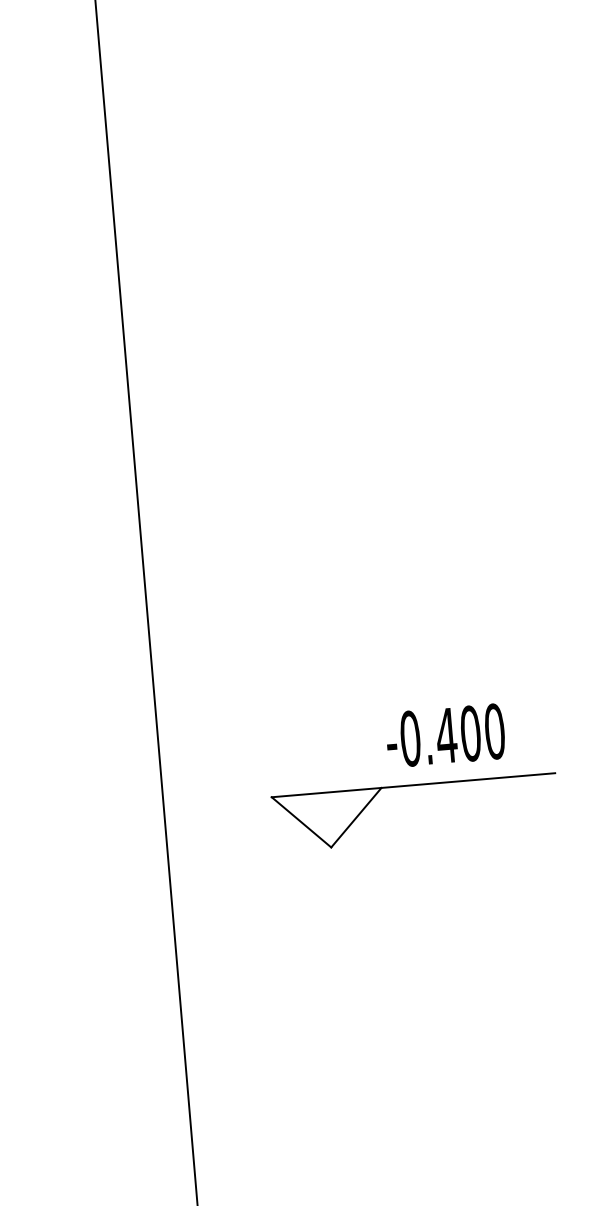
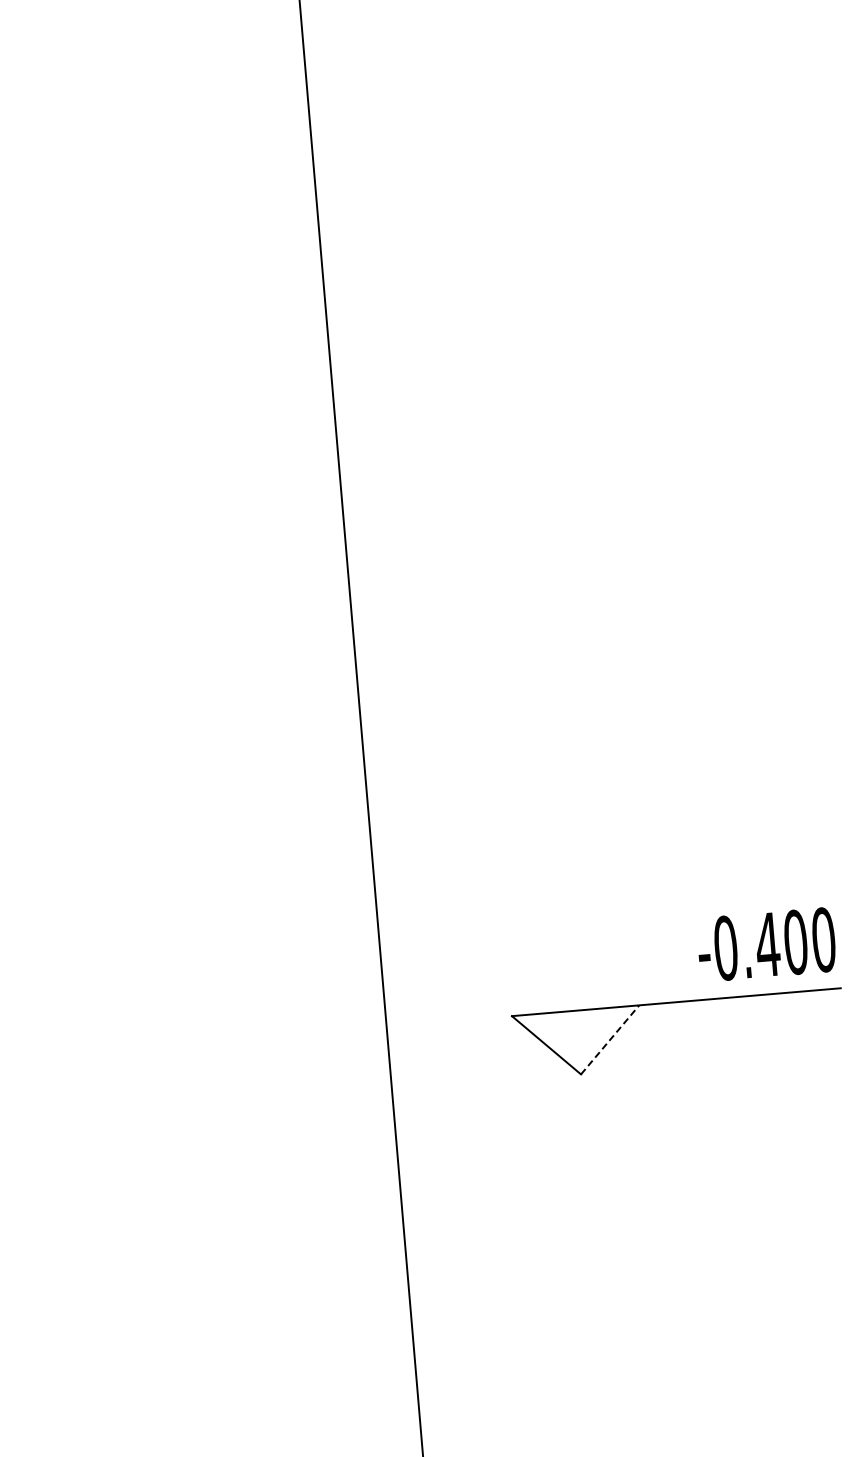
text: (445, 734) -> (766, 943), moved
line: (356, 817) -> (610, 1039), solid -> dashed

